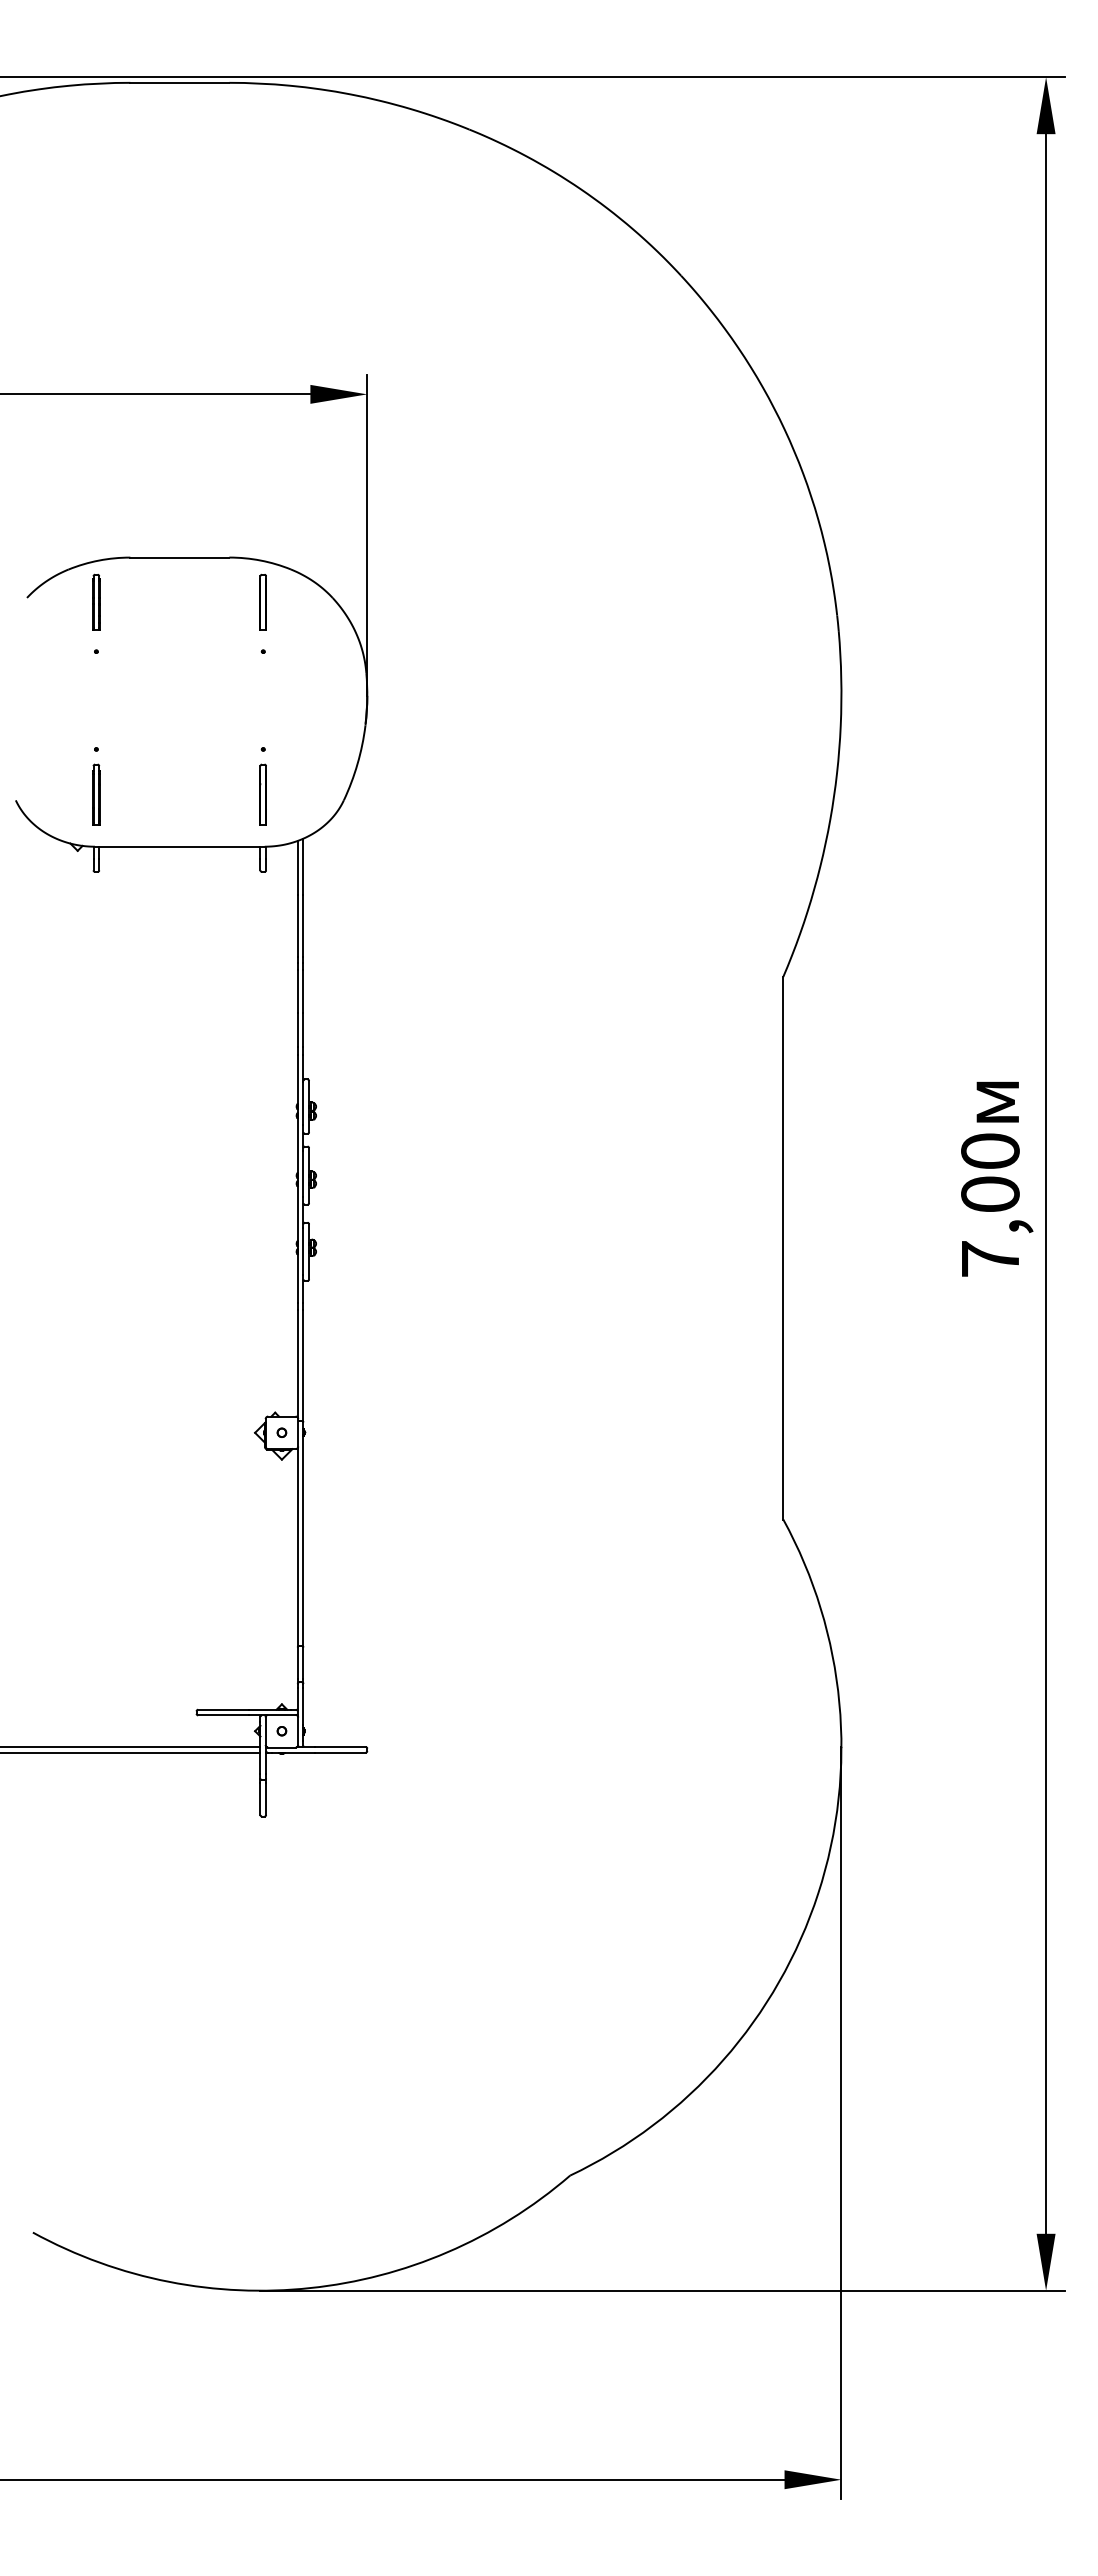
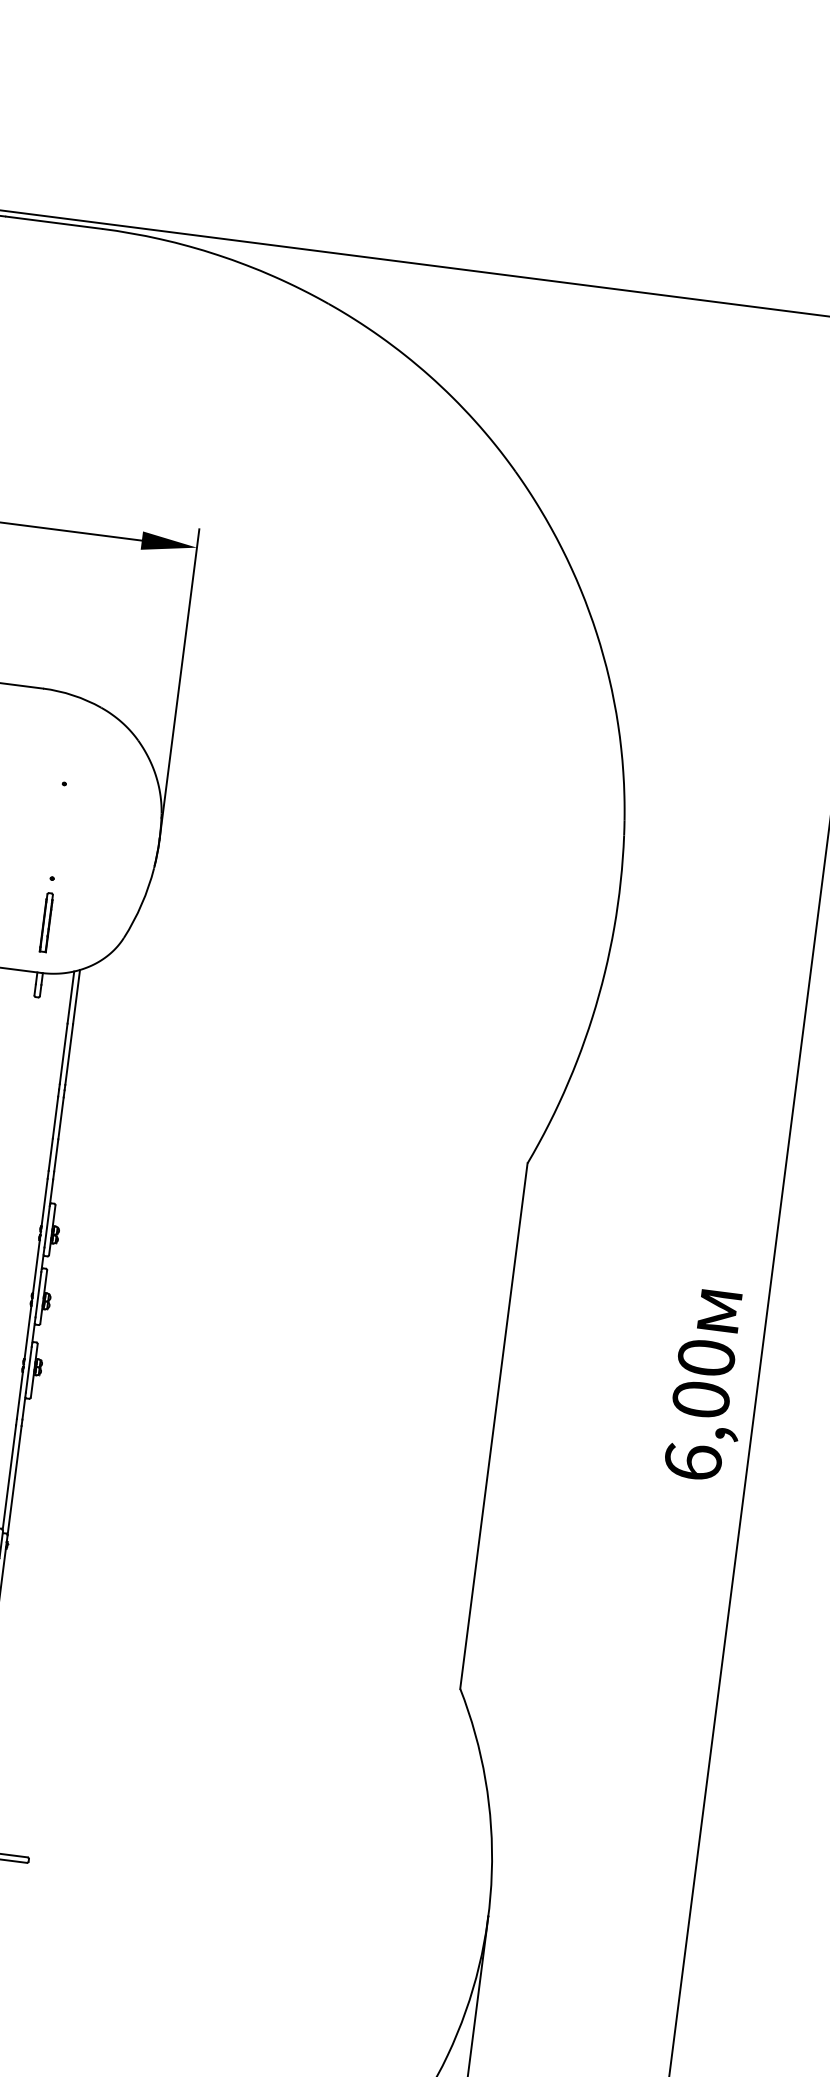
part: (262, 601) -> (69, 735), removed
text: (990, 1258) -> (693, 1461), 7,00 -> 6,00

